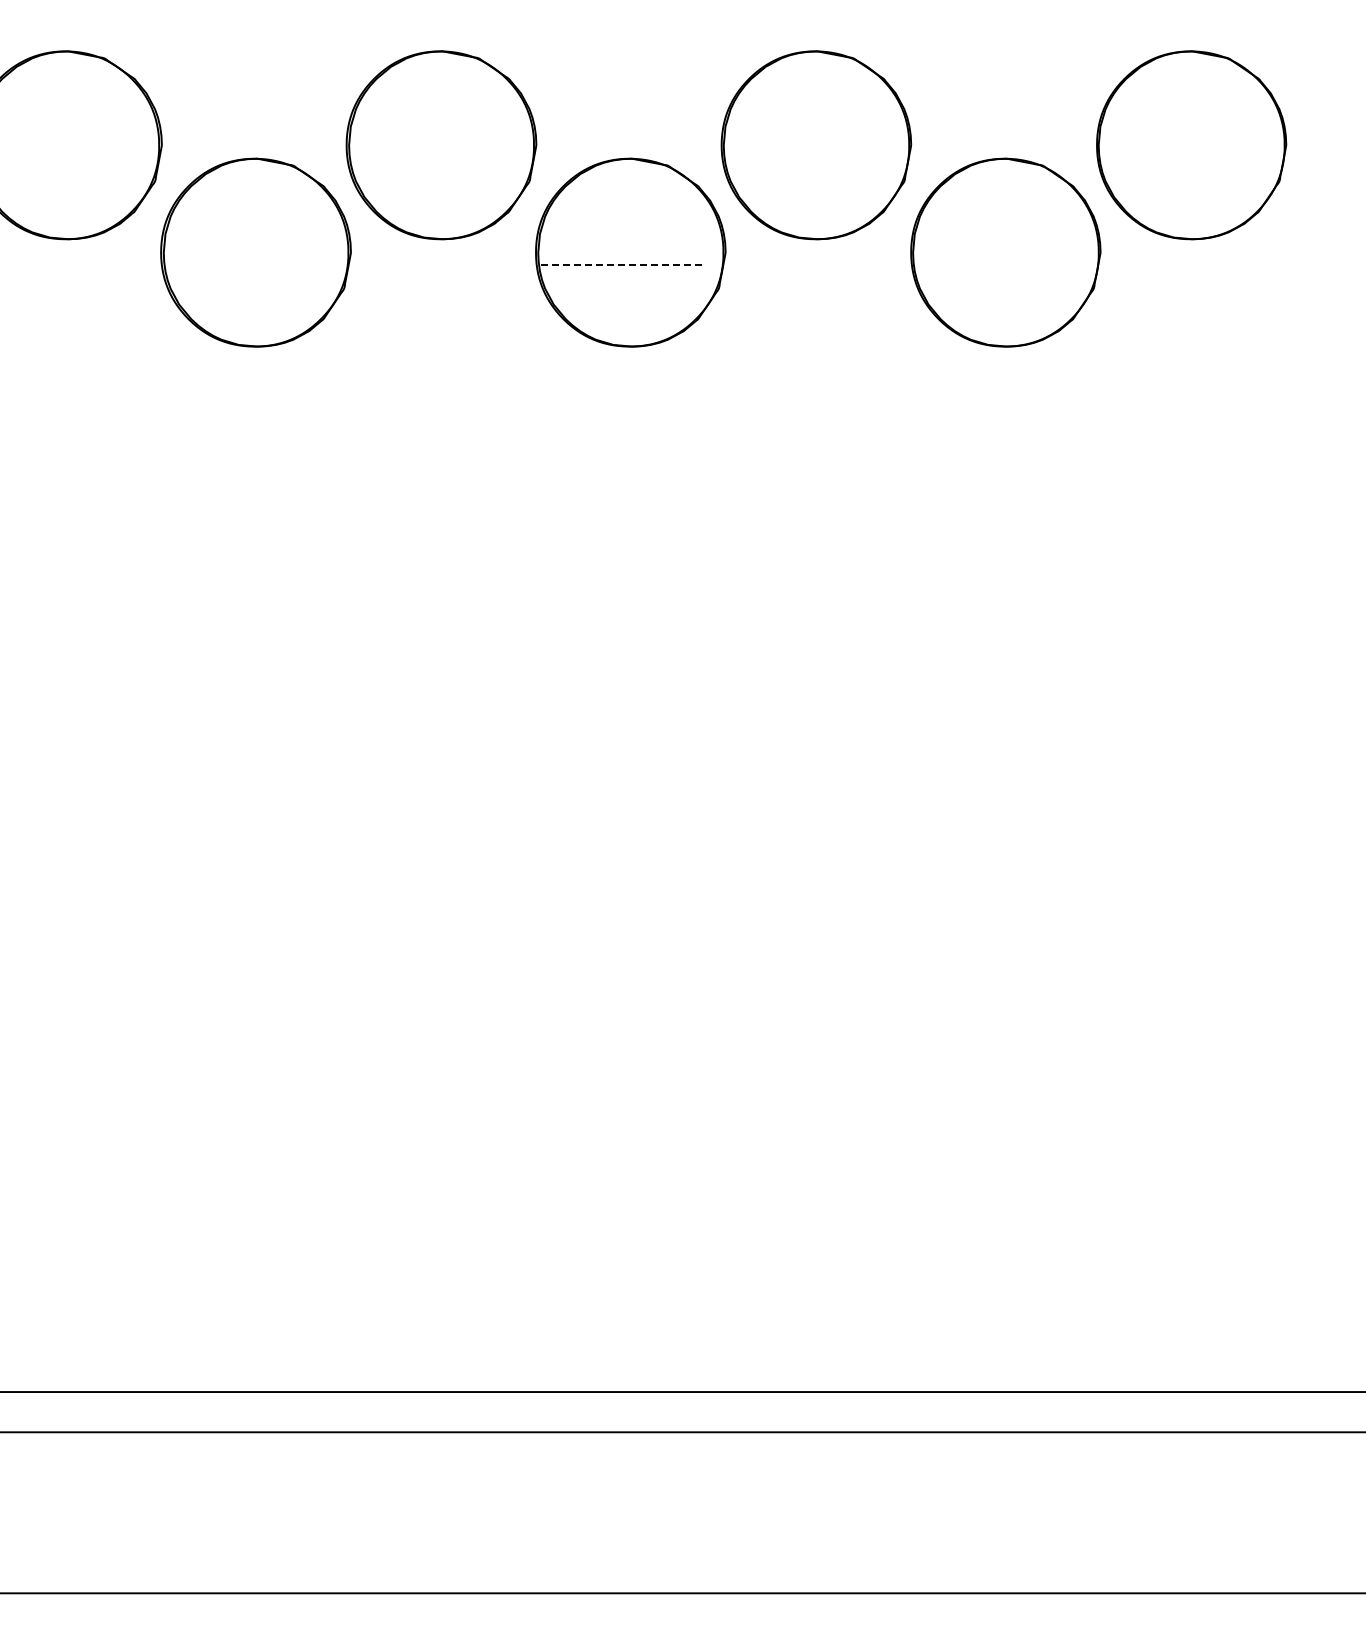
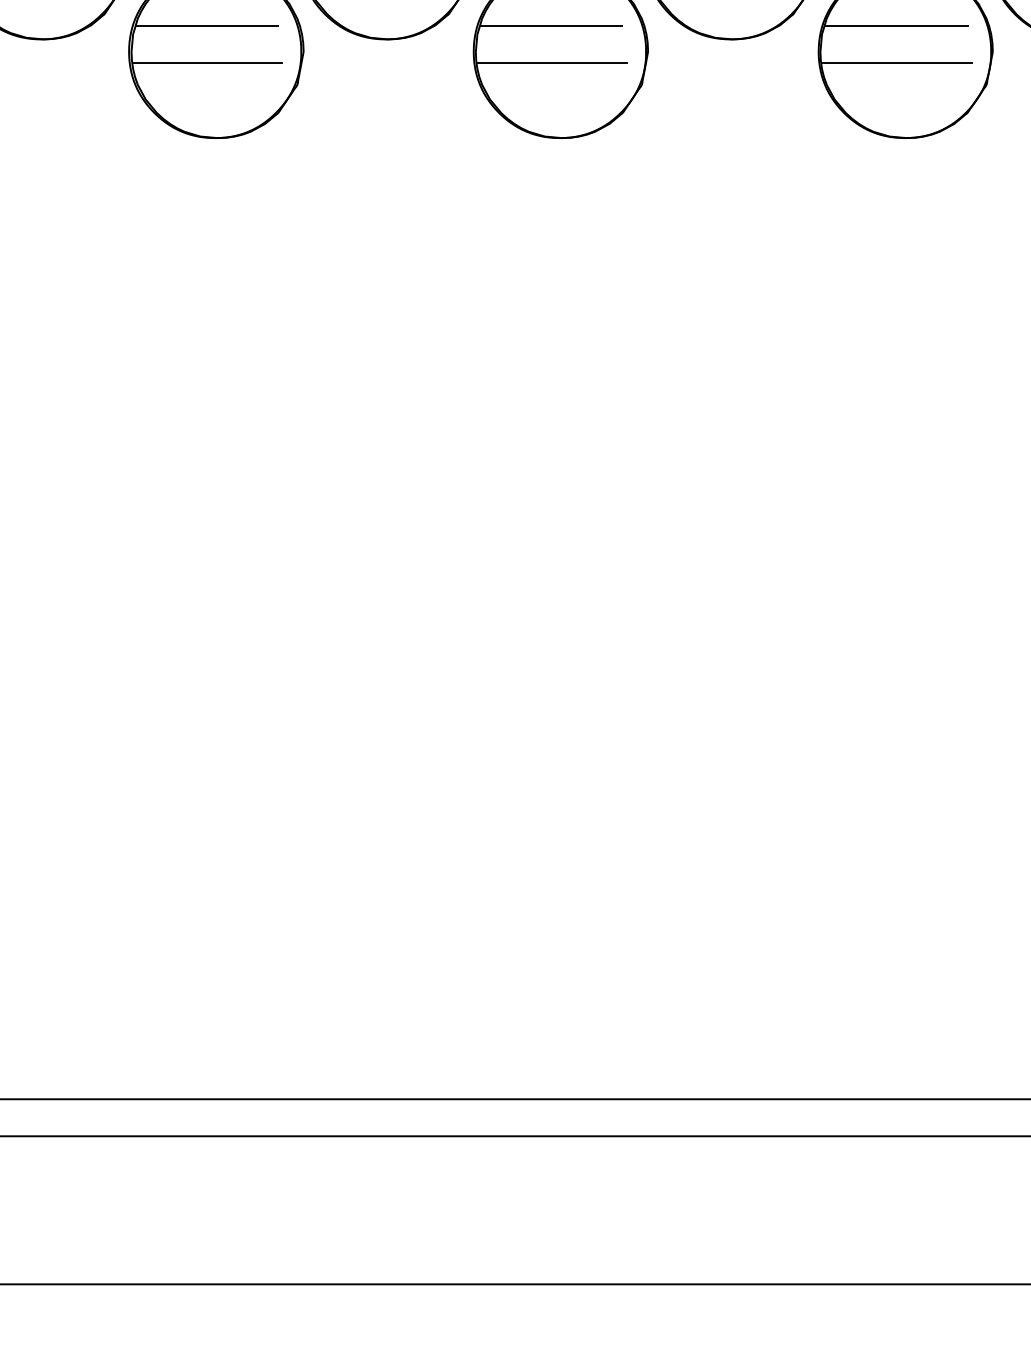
line: (245, 224) -> (206, 25), added
line: (620, 224) -> (551, 25), added
line: (995, 224) -> (896, 25), added
line: (246, 264) -> (207, 62), added
line: (622, 264) -> (553, 62), dashed -> solid
line: (996, 264) -> (897, 62), added

